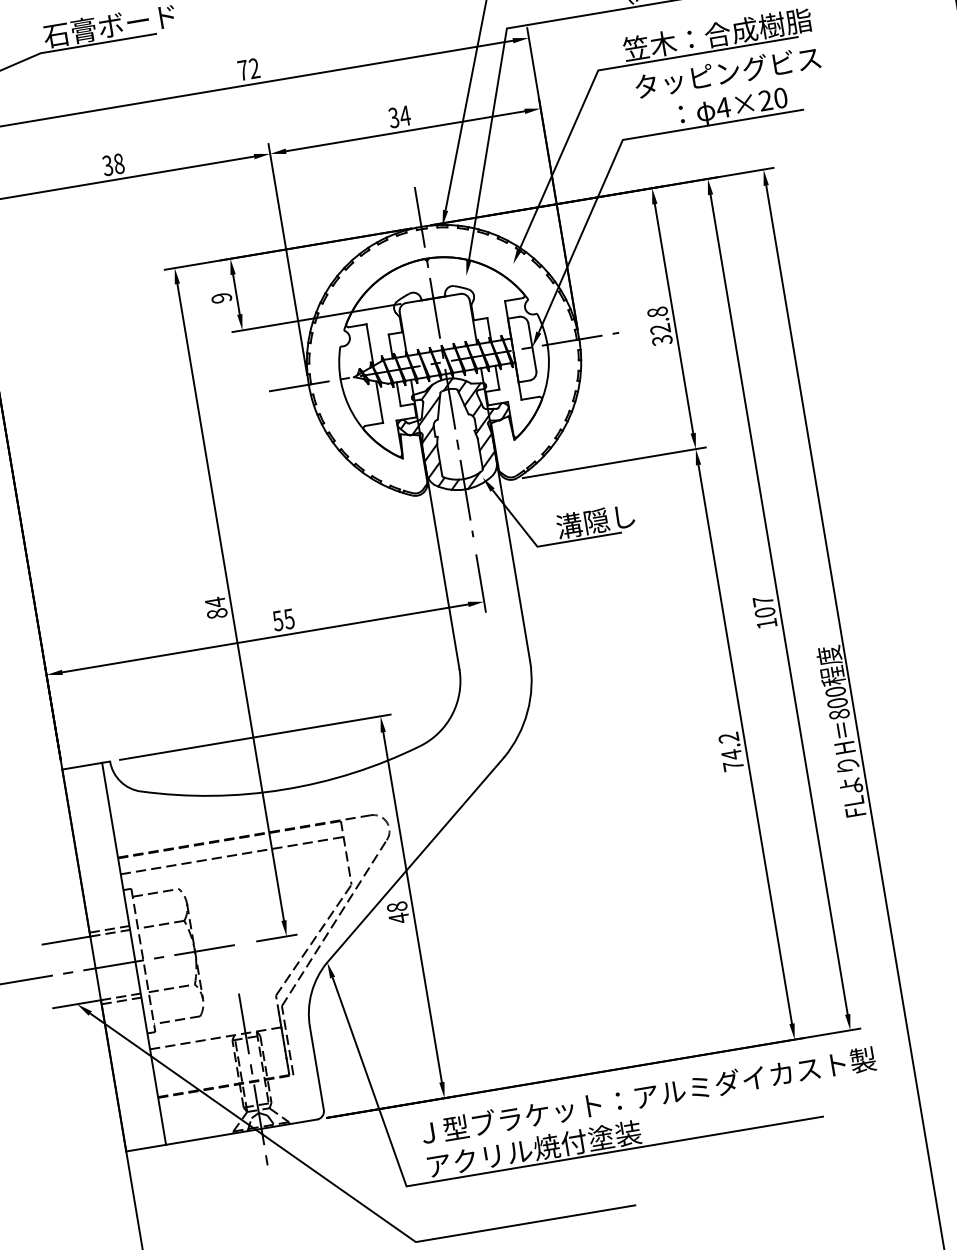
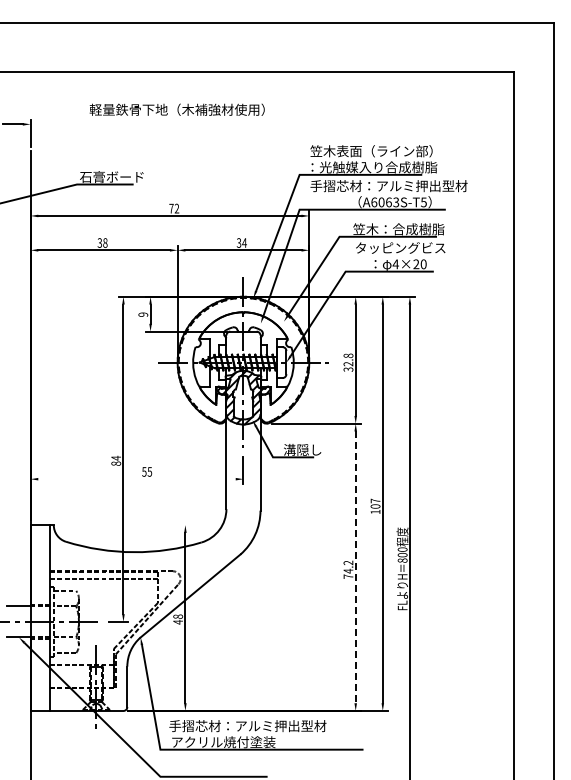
line: (264, 639) -> (136, 479), removed
line: (255, 737) -> (124, 525), removed
line: (744, 744) -> (355, 567), solid -> dashed
text: (645, 1097) -> (280, 726), Ｊ型ブラケット：アルミダイカスト製 -> 手摺芯材：アルミ押出型材

